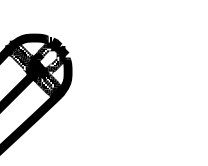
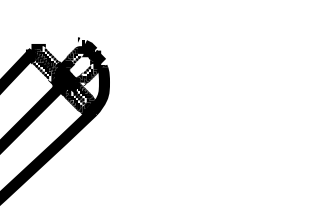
fill: (28, 41) -> (54, 45), removed

